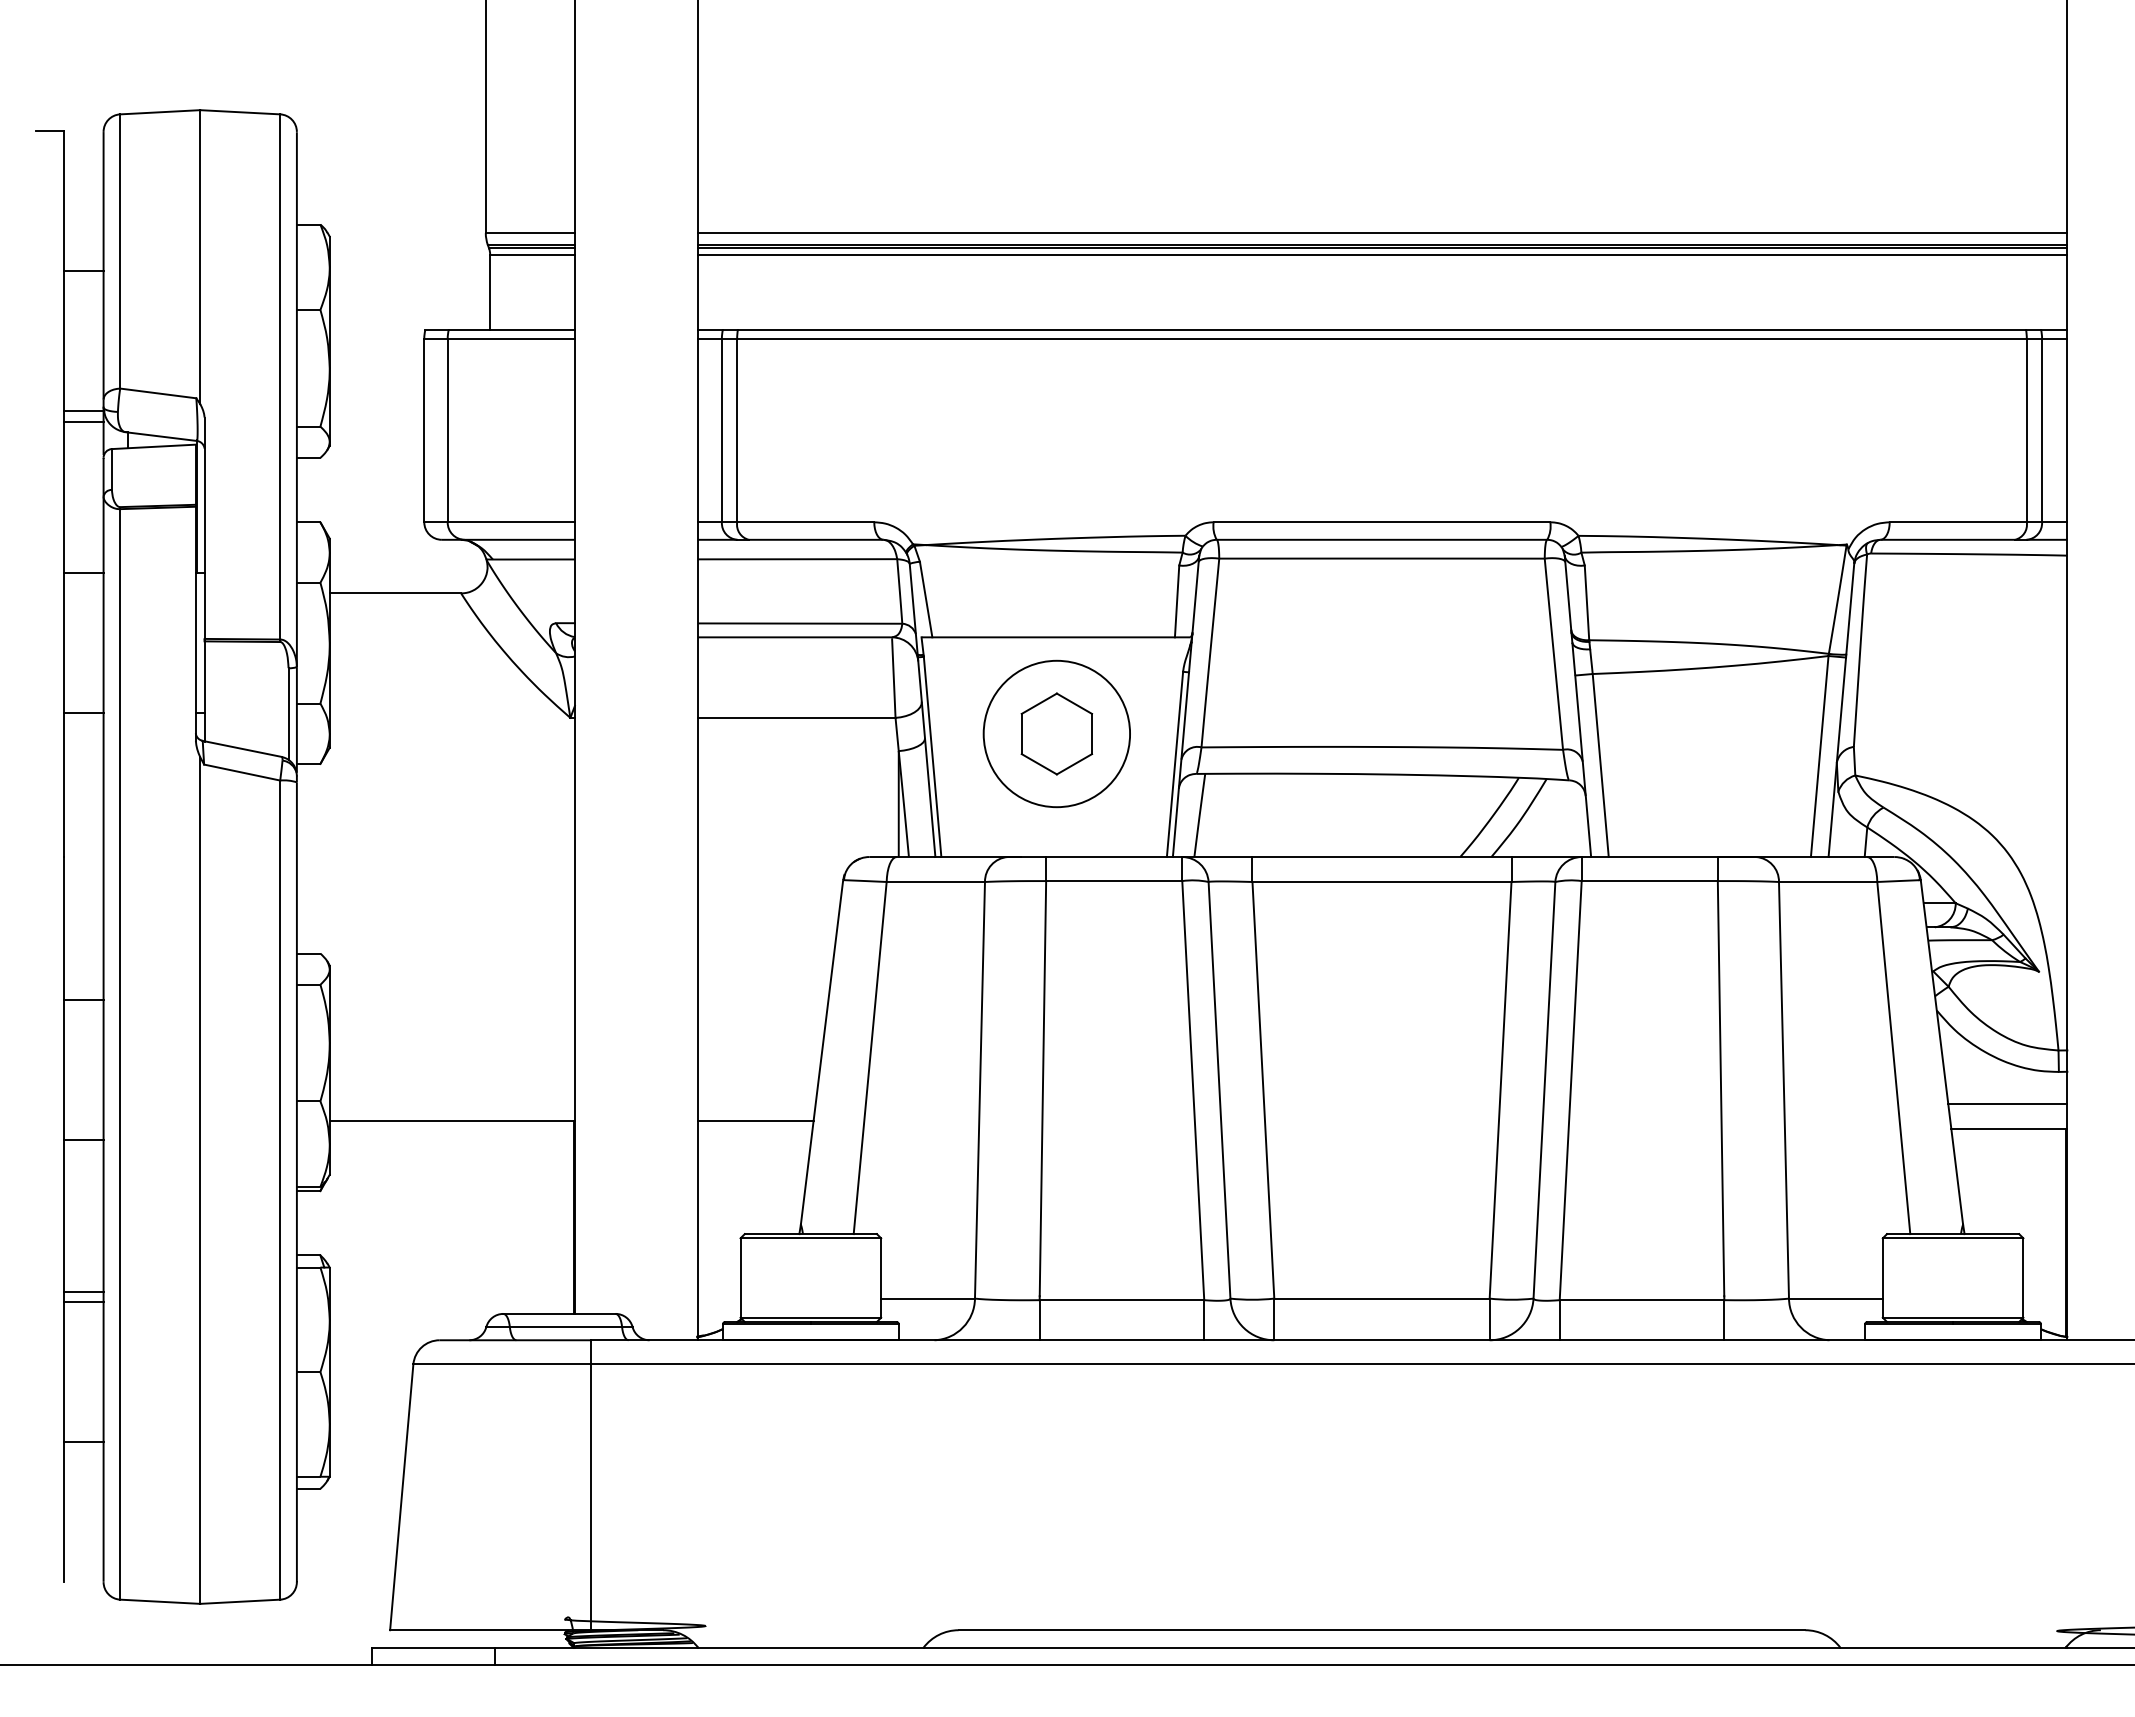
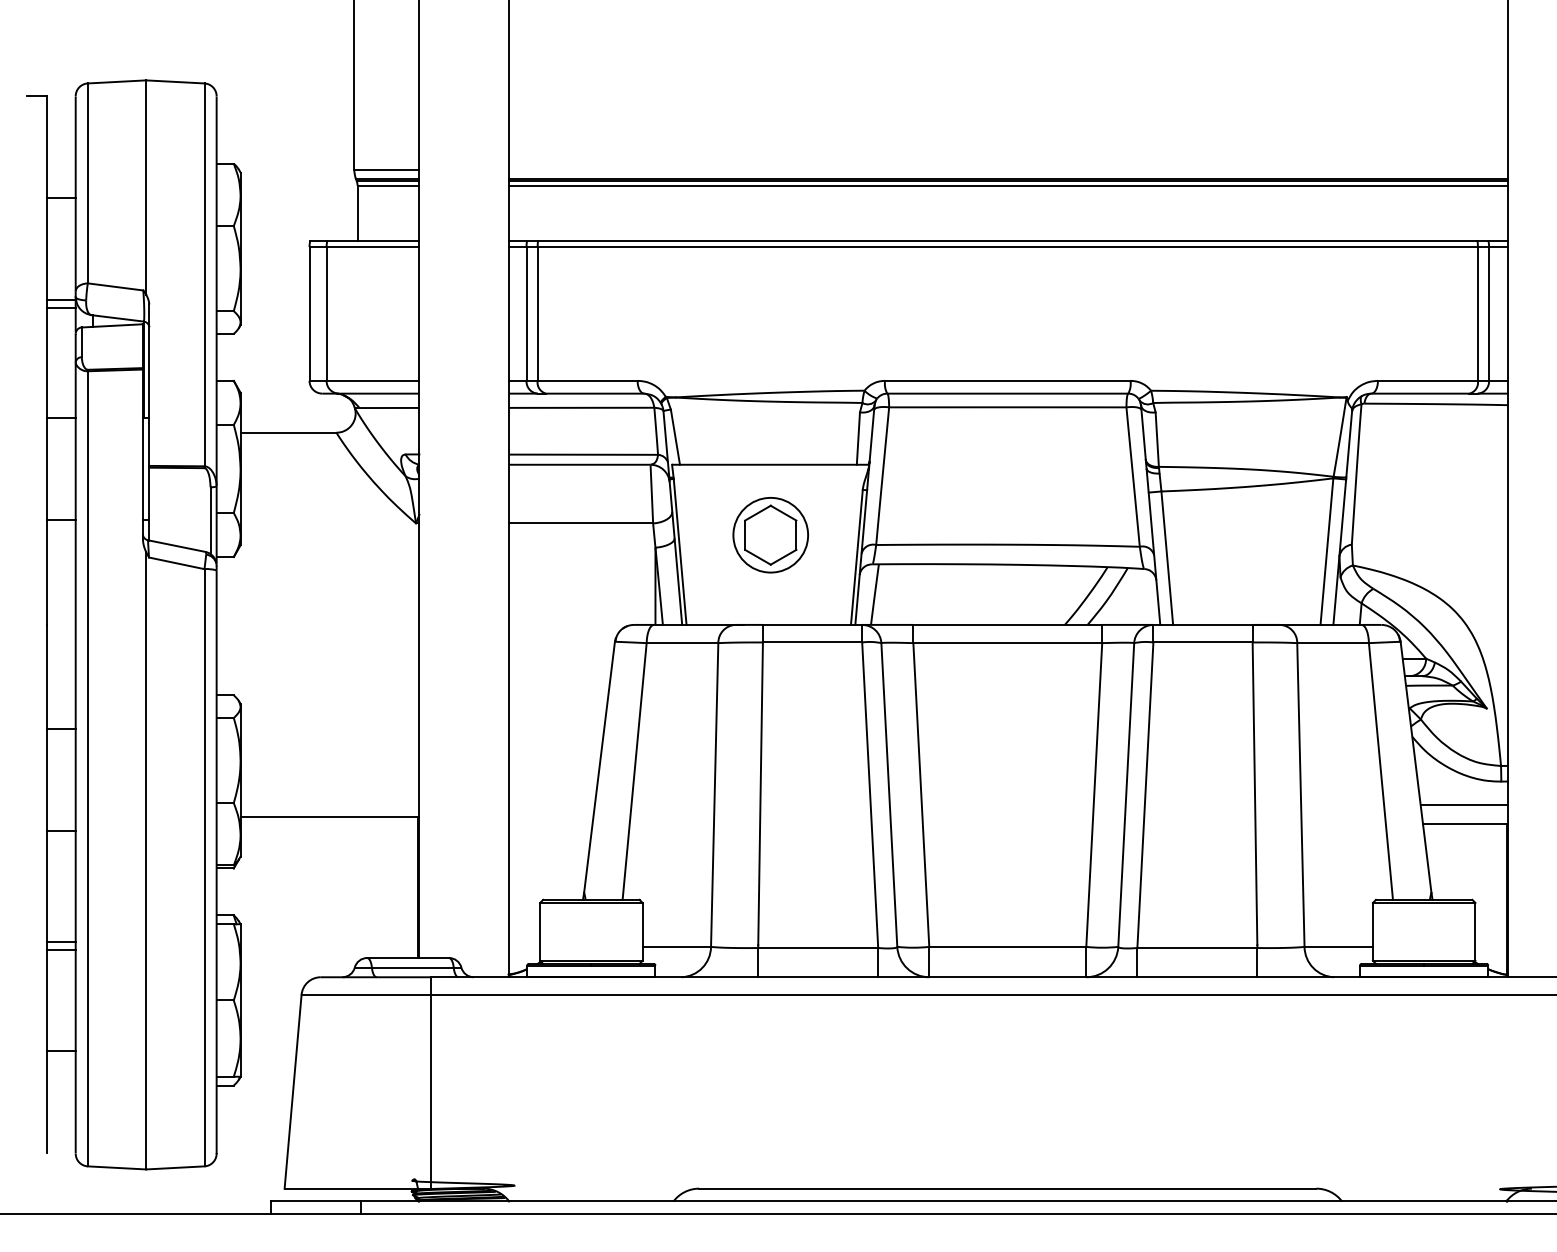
line: (1382, 233) -> (1008, 170), removed
circle: (1056, 733) -> (770, 534), size x0.7
line: (755, 1120) -> (551, 817), removed

